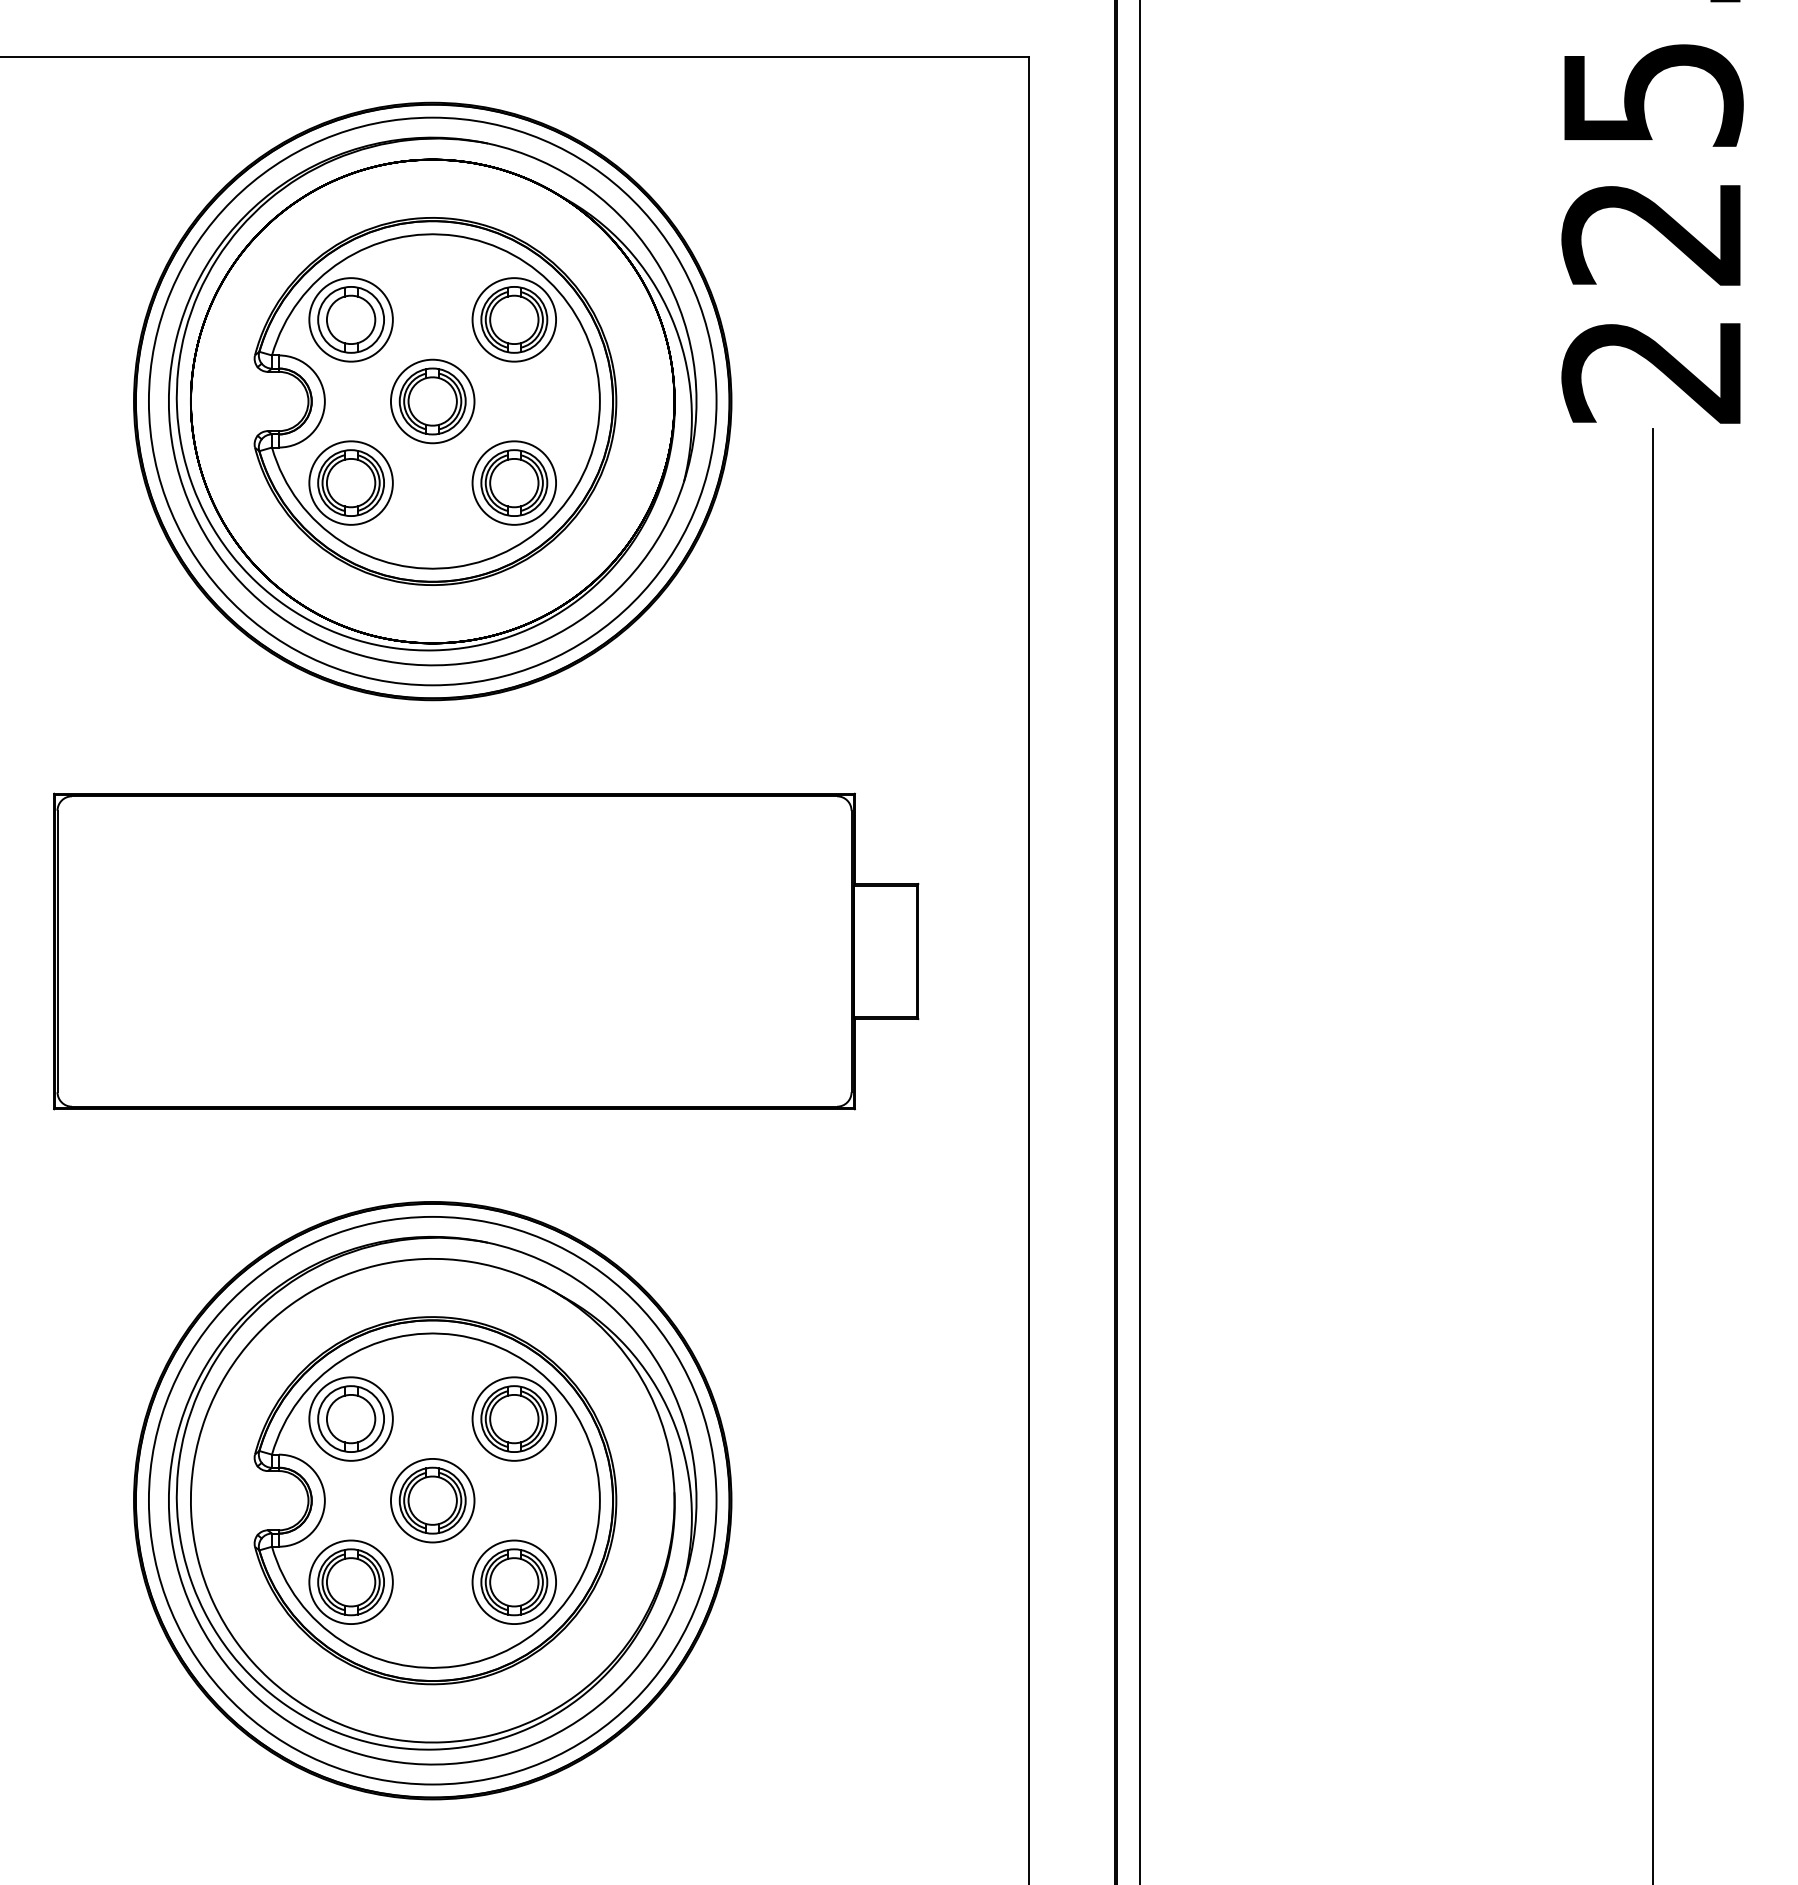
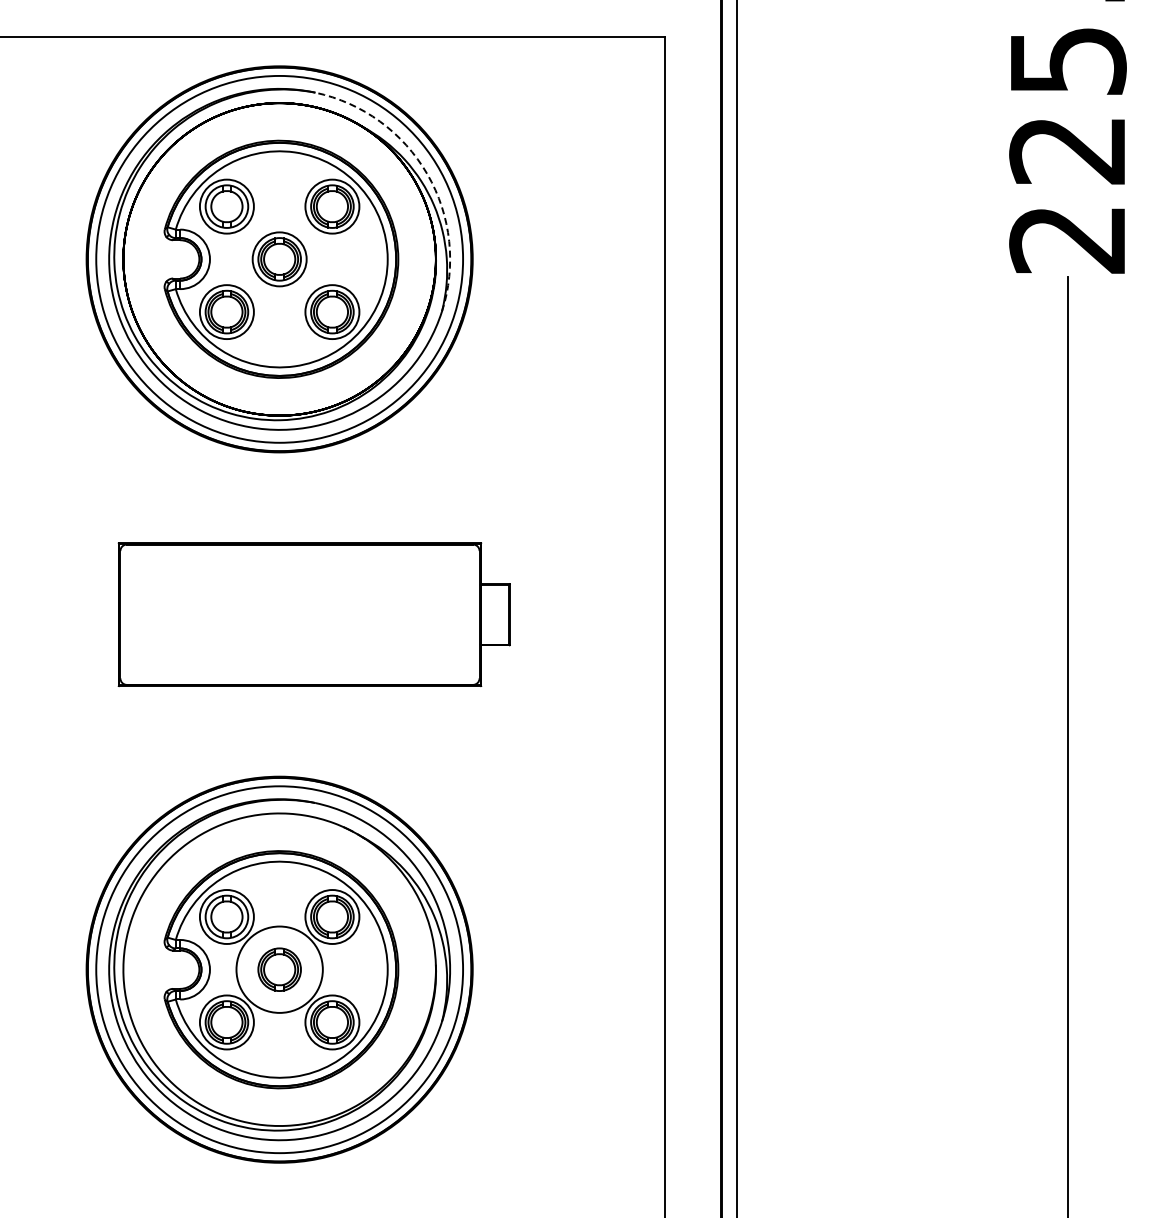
arc: (661, 270) -> (427, 174), solid -> dashed
part: (486, 951) -> (314, 614), size x0.7
circle: (432, 1500) -> (279, 969), size x1.6

